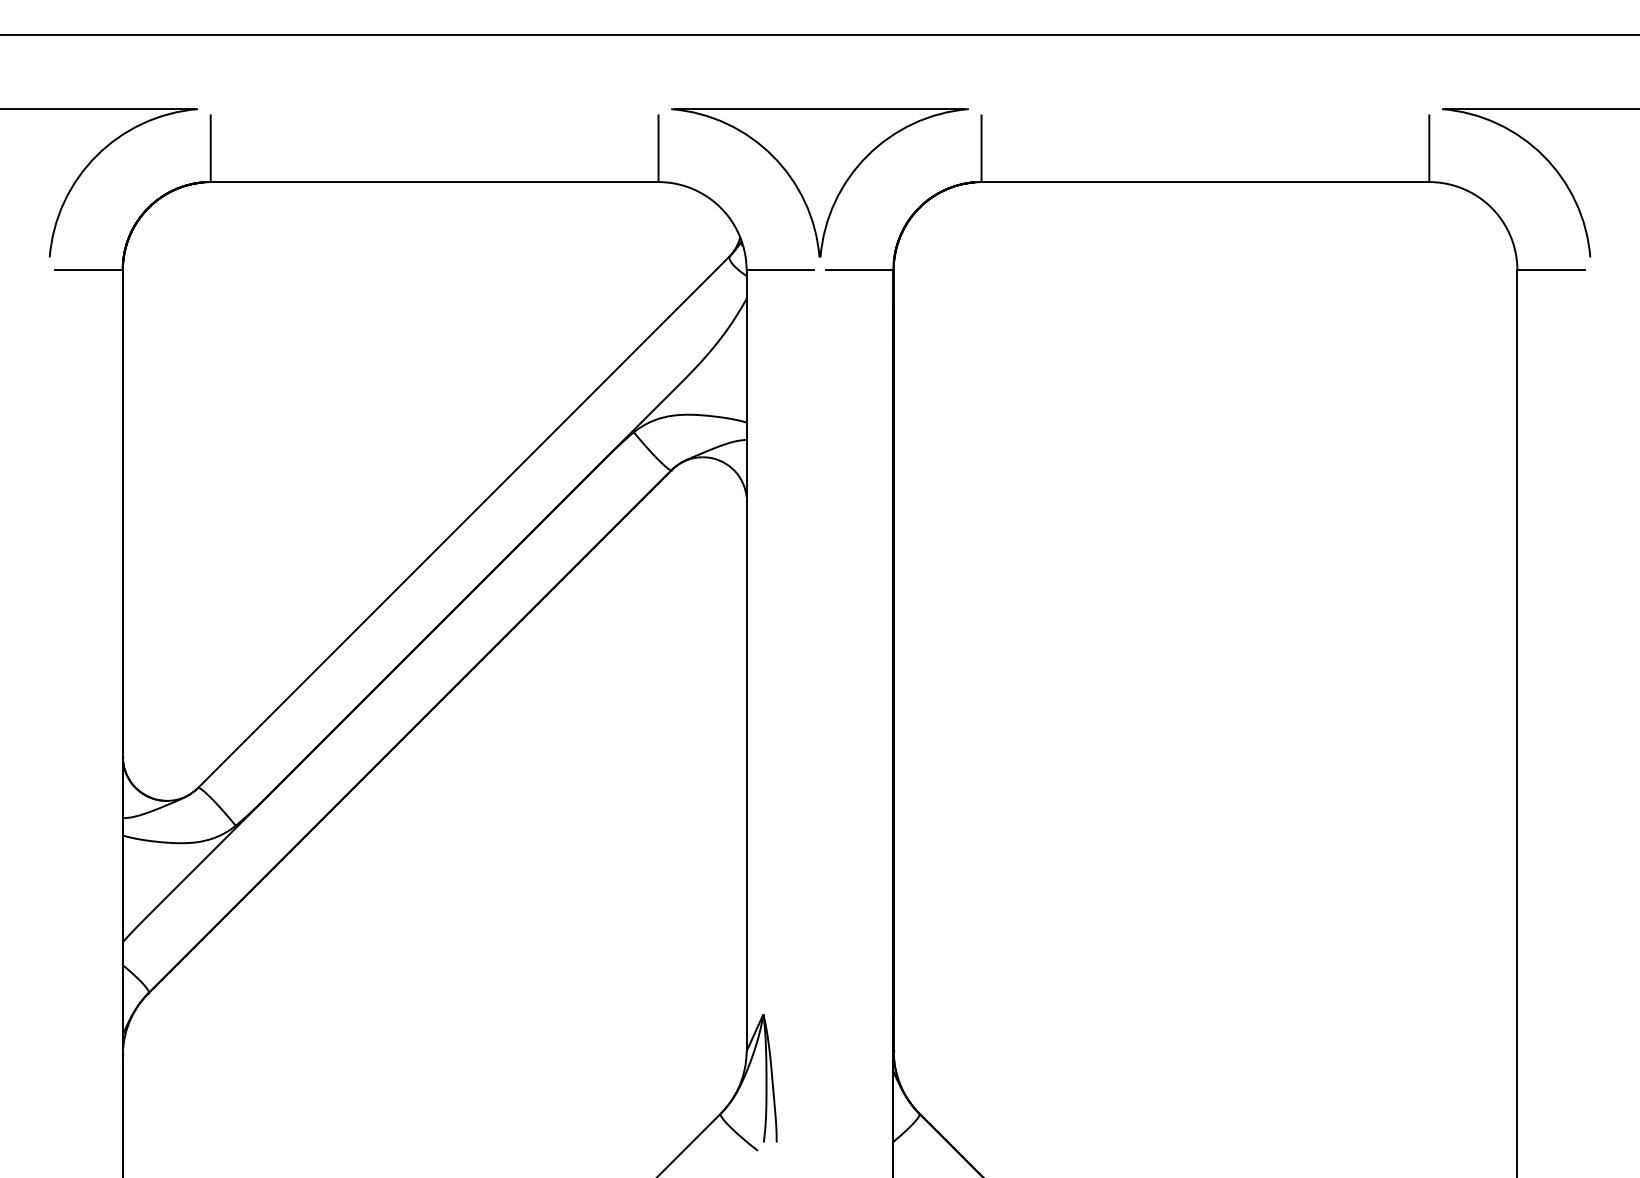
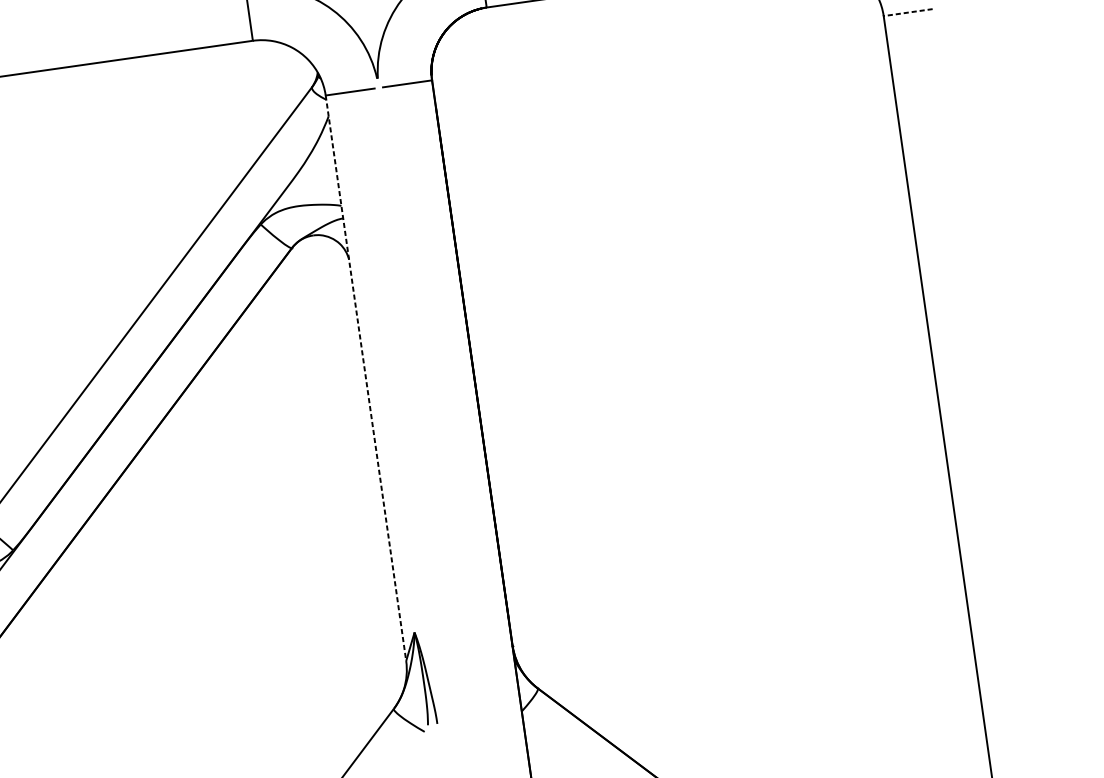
line: (1551, 270) -> (908, 12), solid -> dashed
line: (746, 660) -> (365, 378), solid -> dashed

